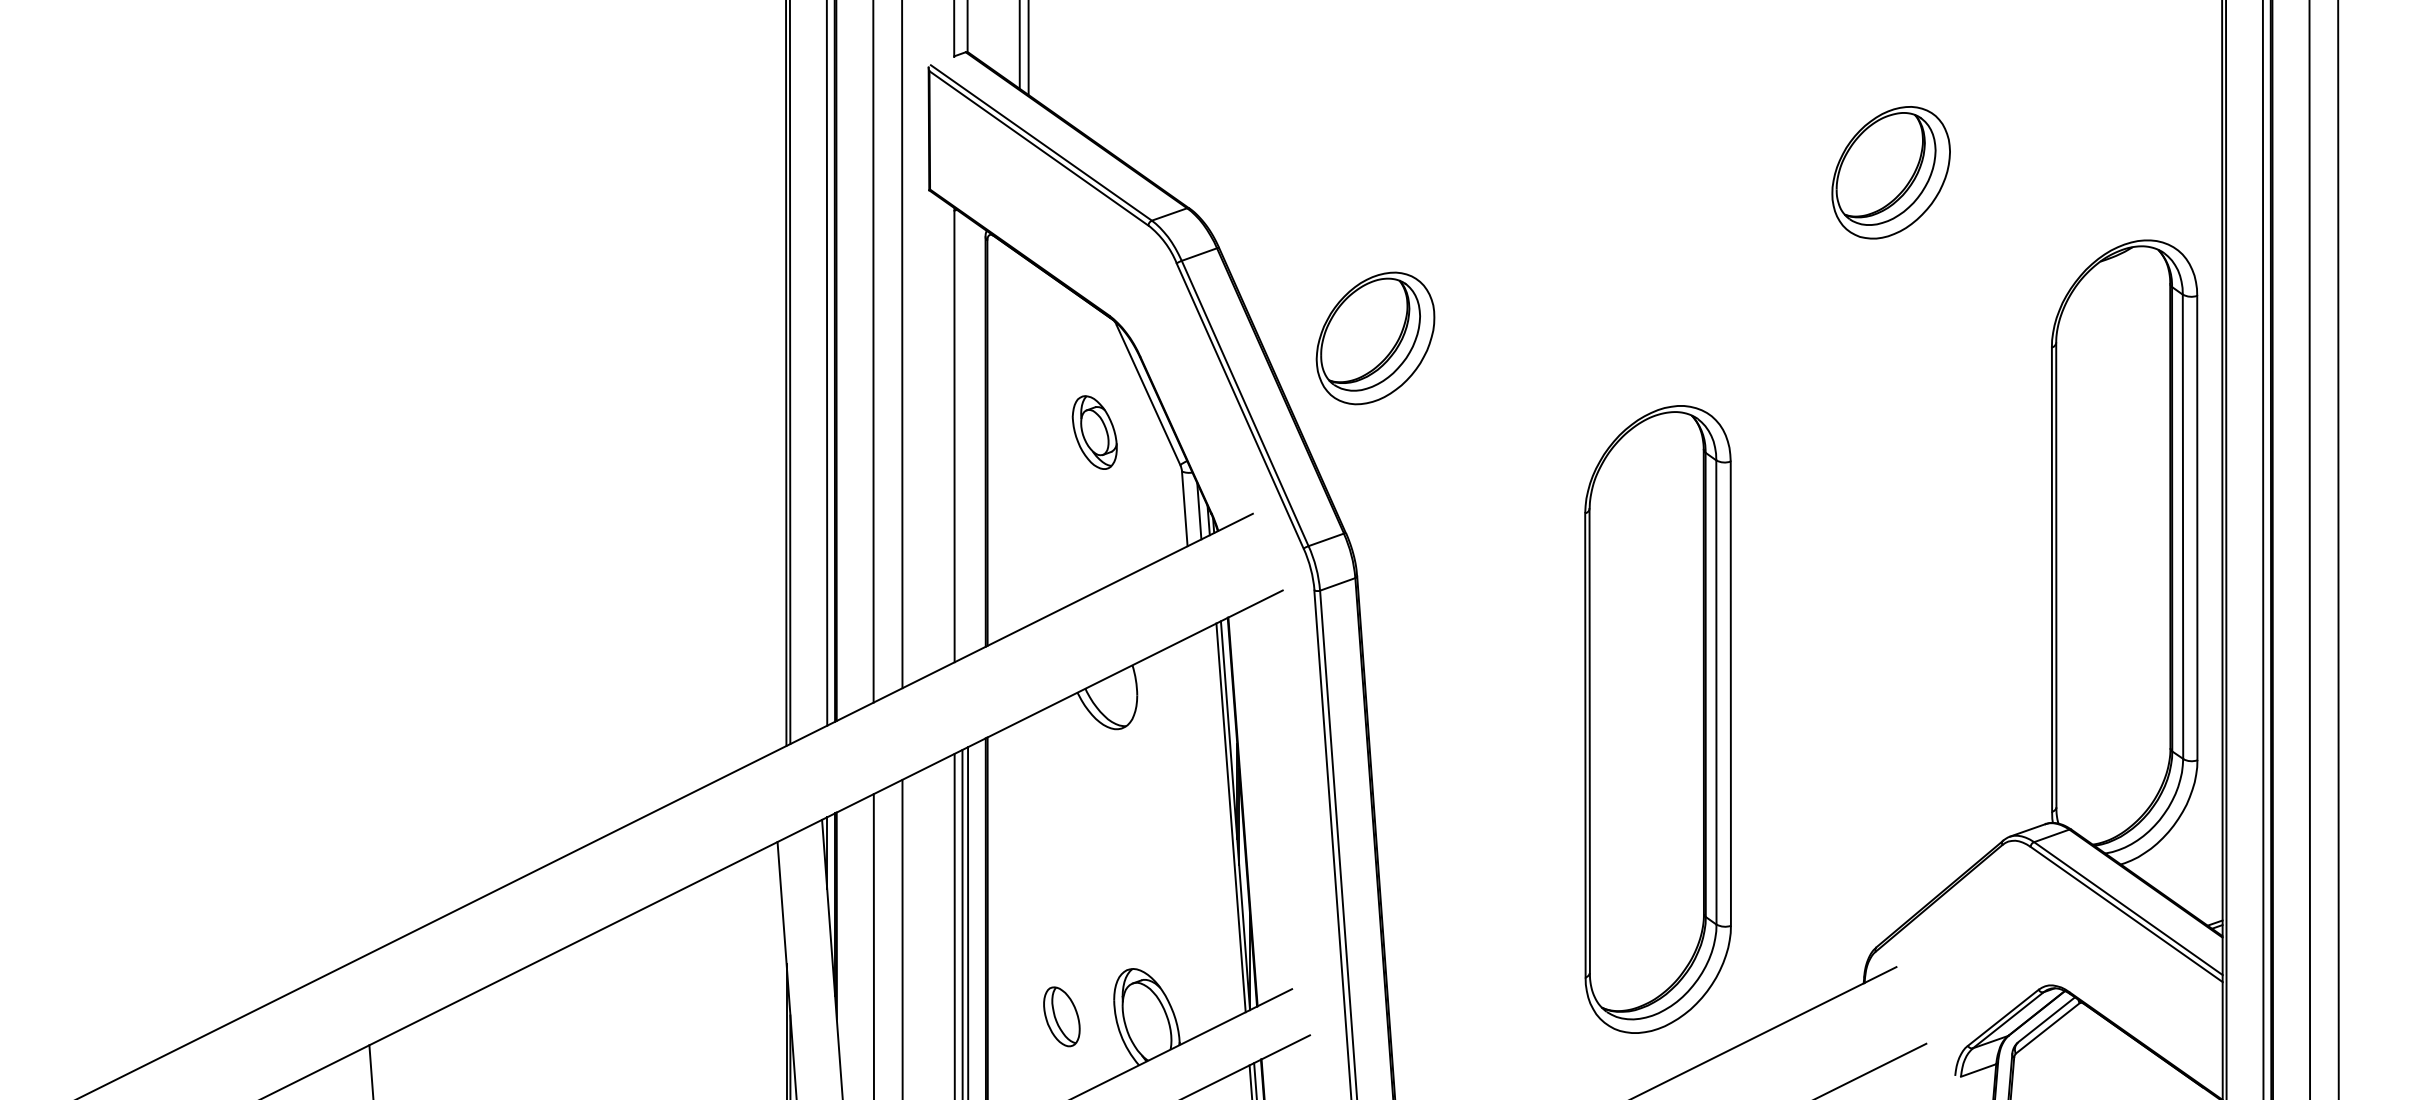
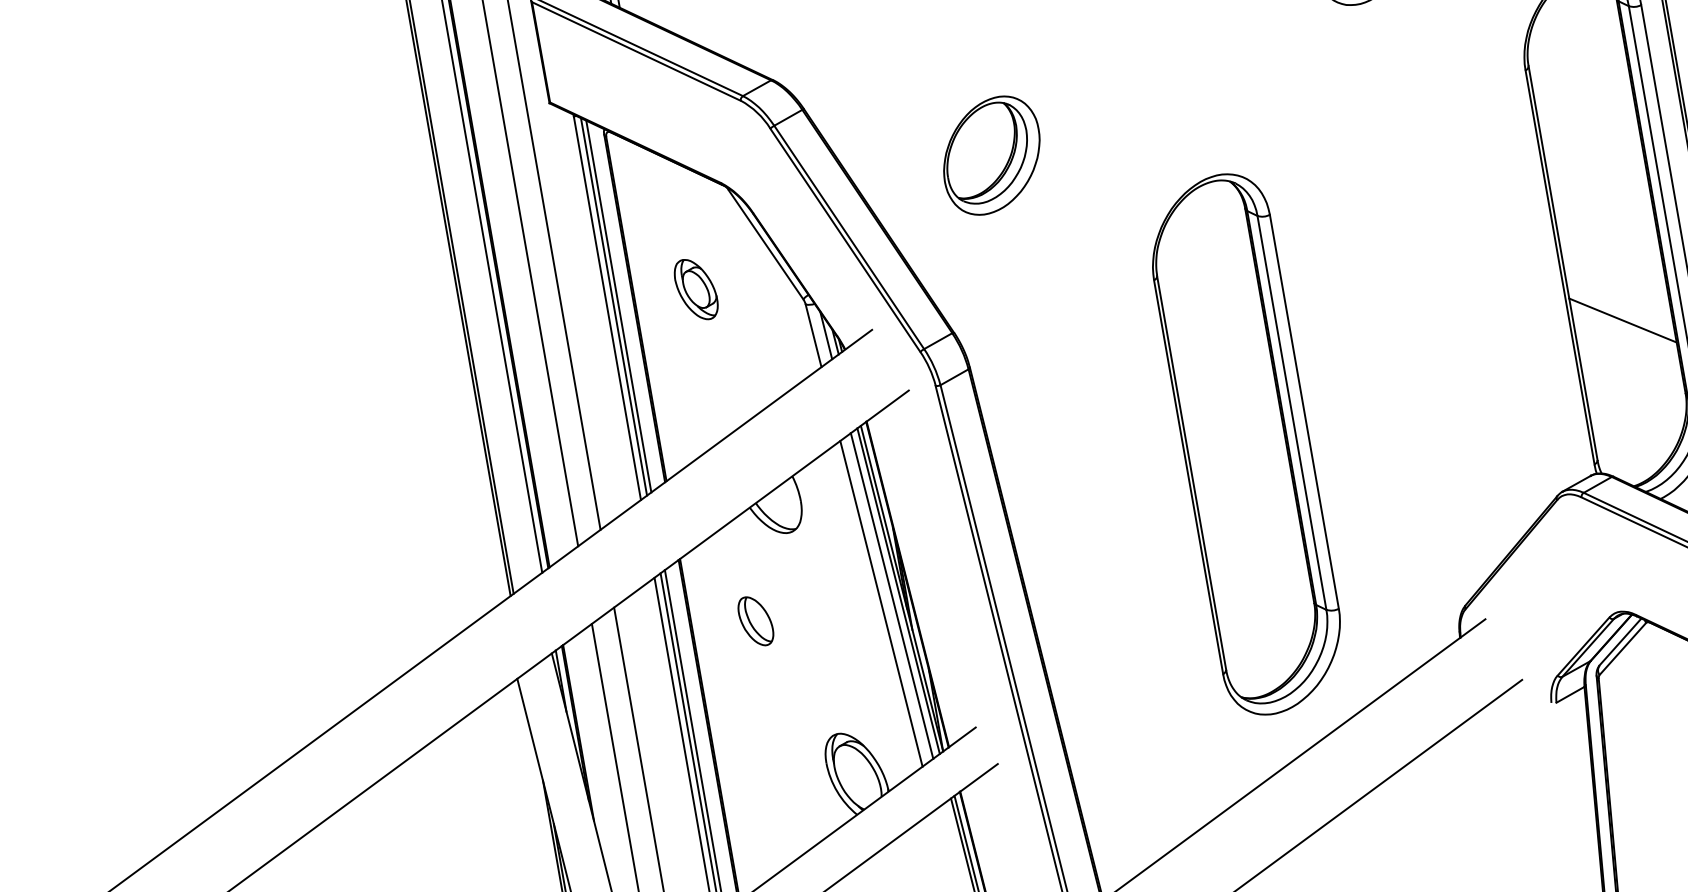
part: (1375, 338) -> (991, 155), moved
part: (1094, 432) -> (695, 289), moved
line: (962, 435) -> (614, 306), added
line: (967, 436) -> (618, 306), added
line: (2113, 652) -> (1623, 320), added
line: (1222, 821) -> (891, 595), added
line: (1208, 828) -> (881, 603), added
part: (1061, 1016) -> (755, 621), moved

